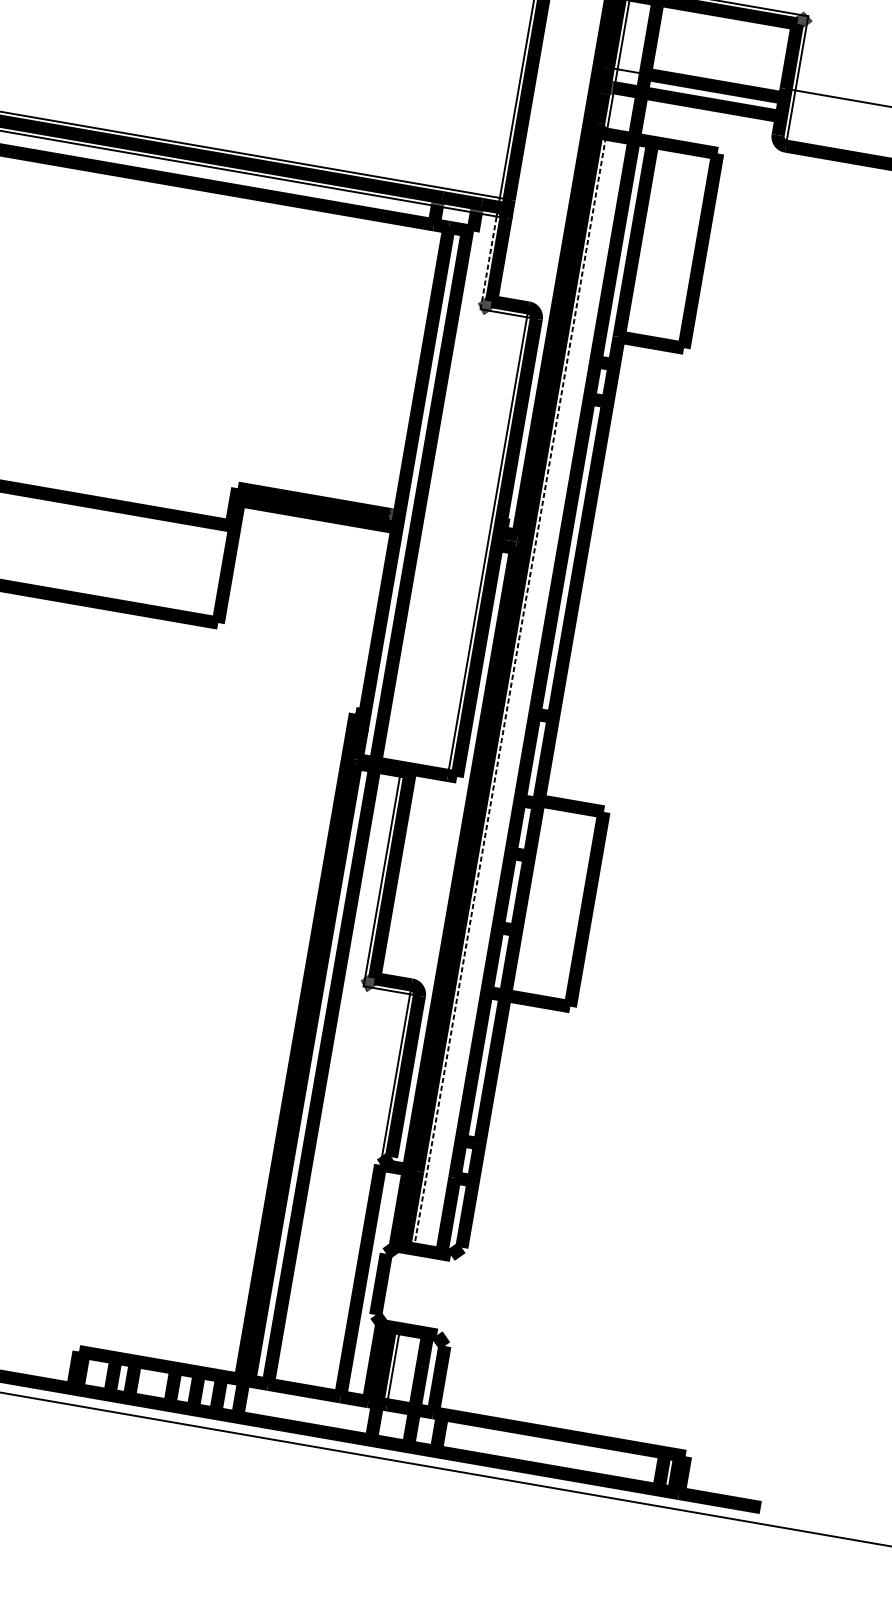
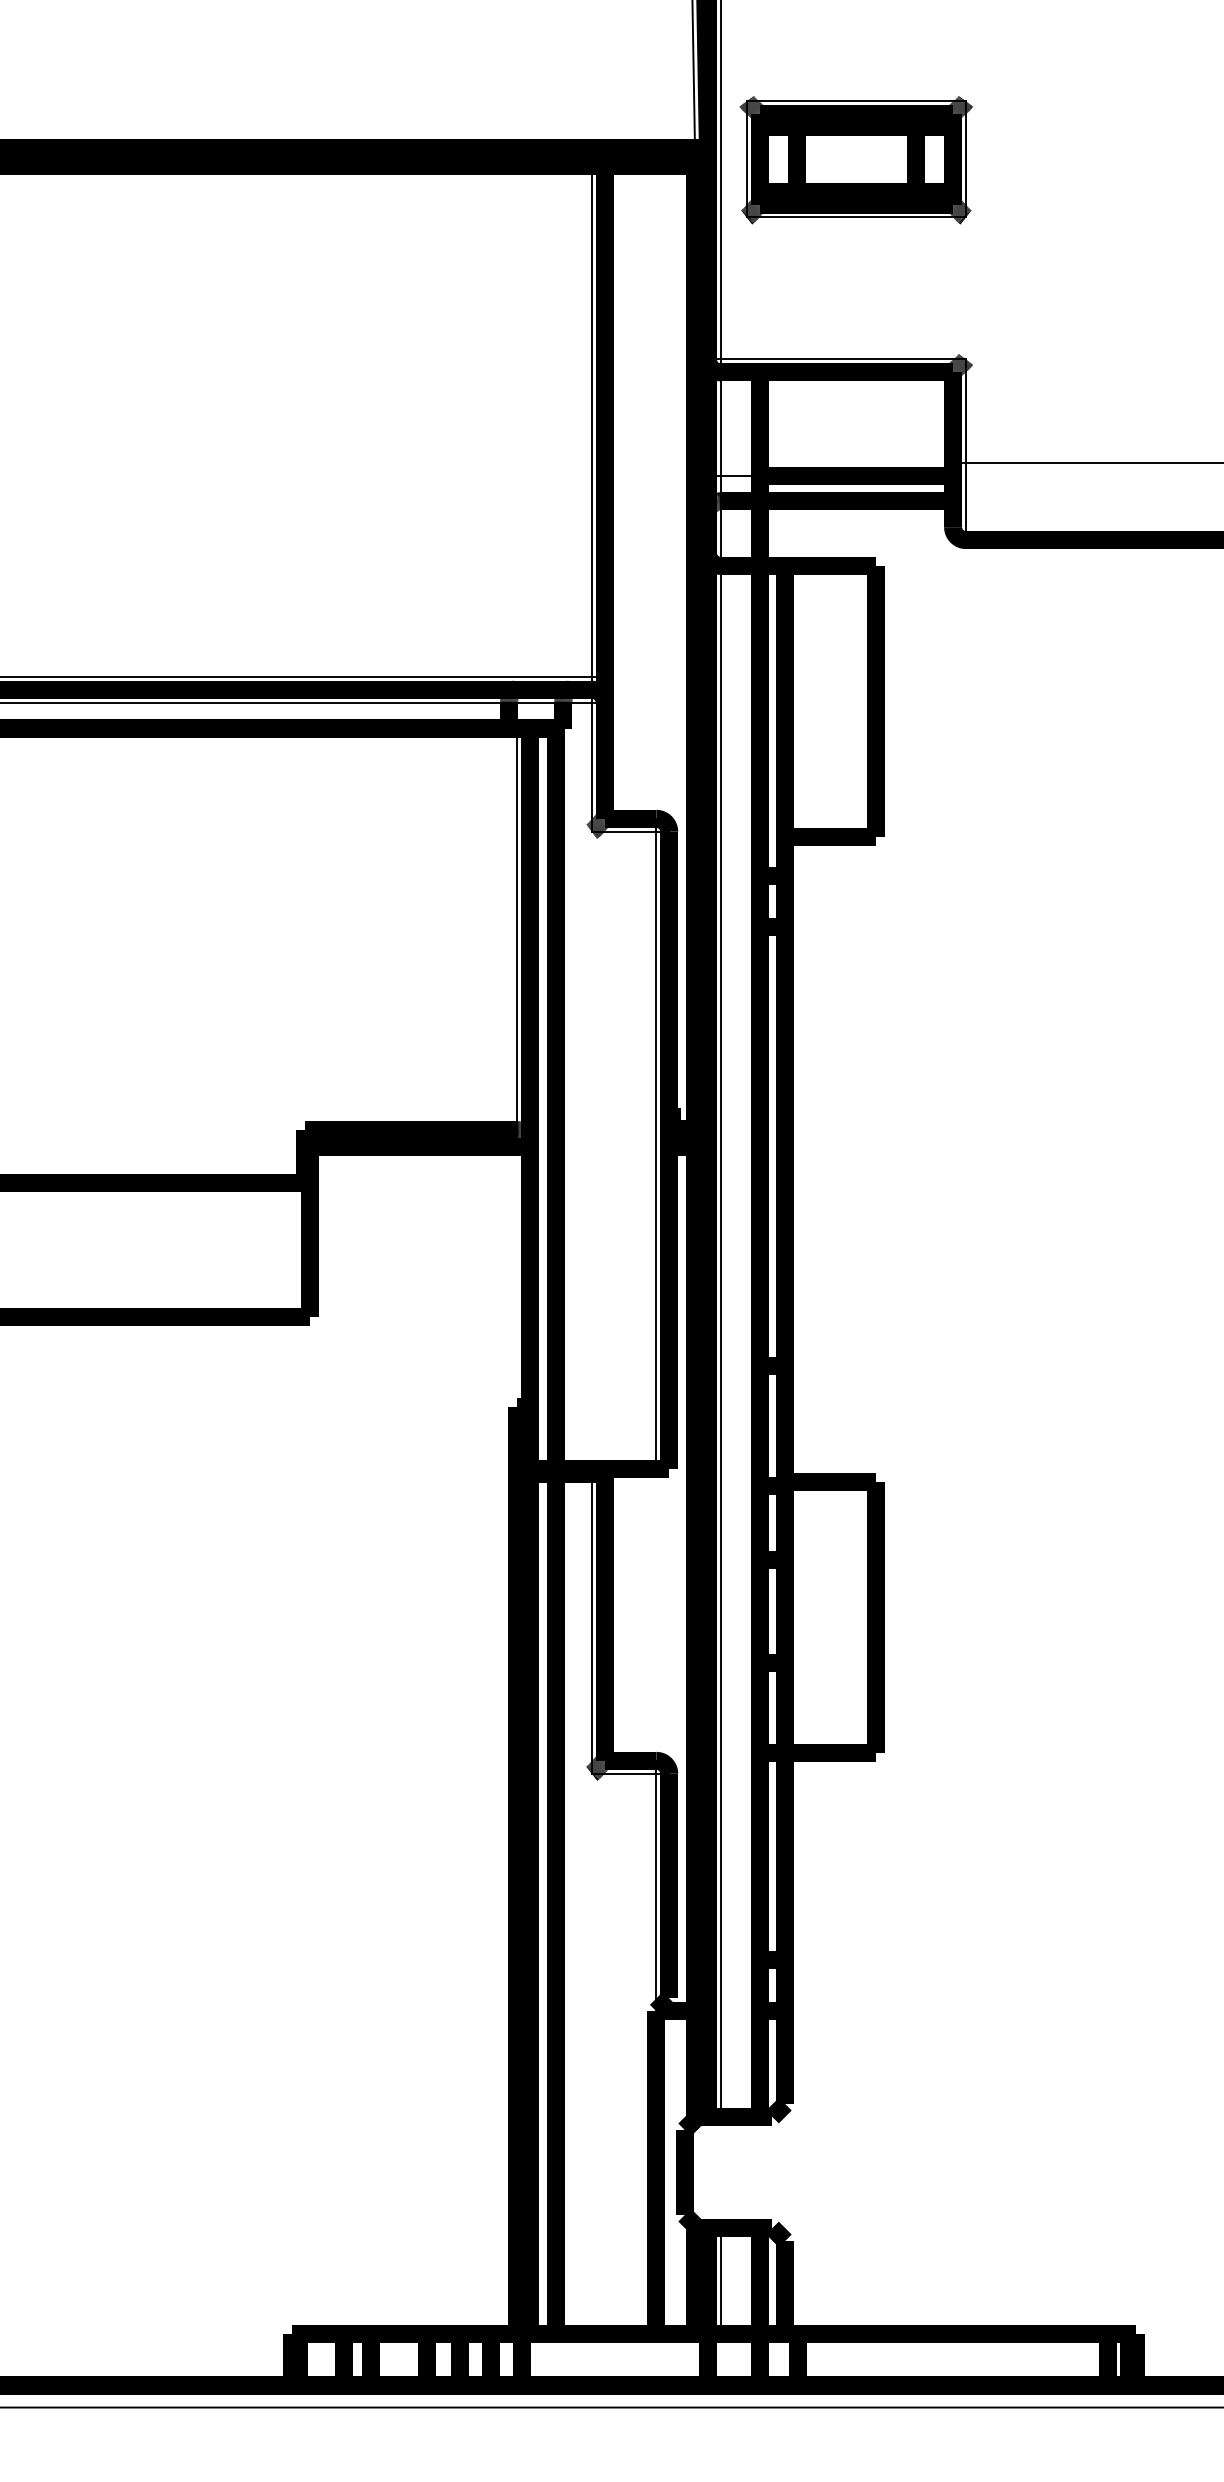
line: (488, 263) -> (591, 767), dashed -> solid
line: (414, 370) -> (516, 929), added
line: (509, 691) -> (720, 1341), dashed -> solid

